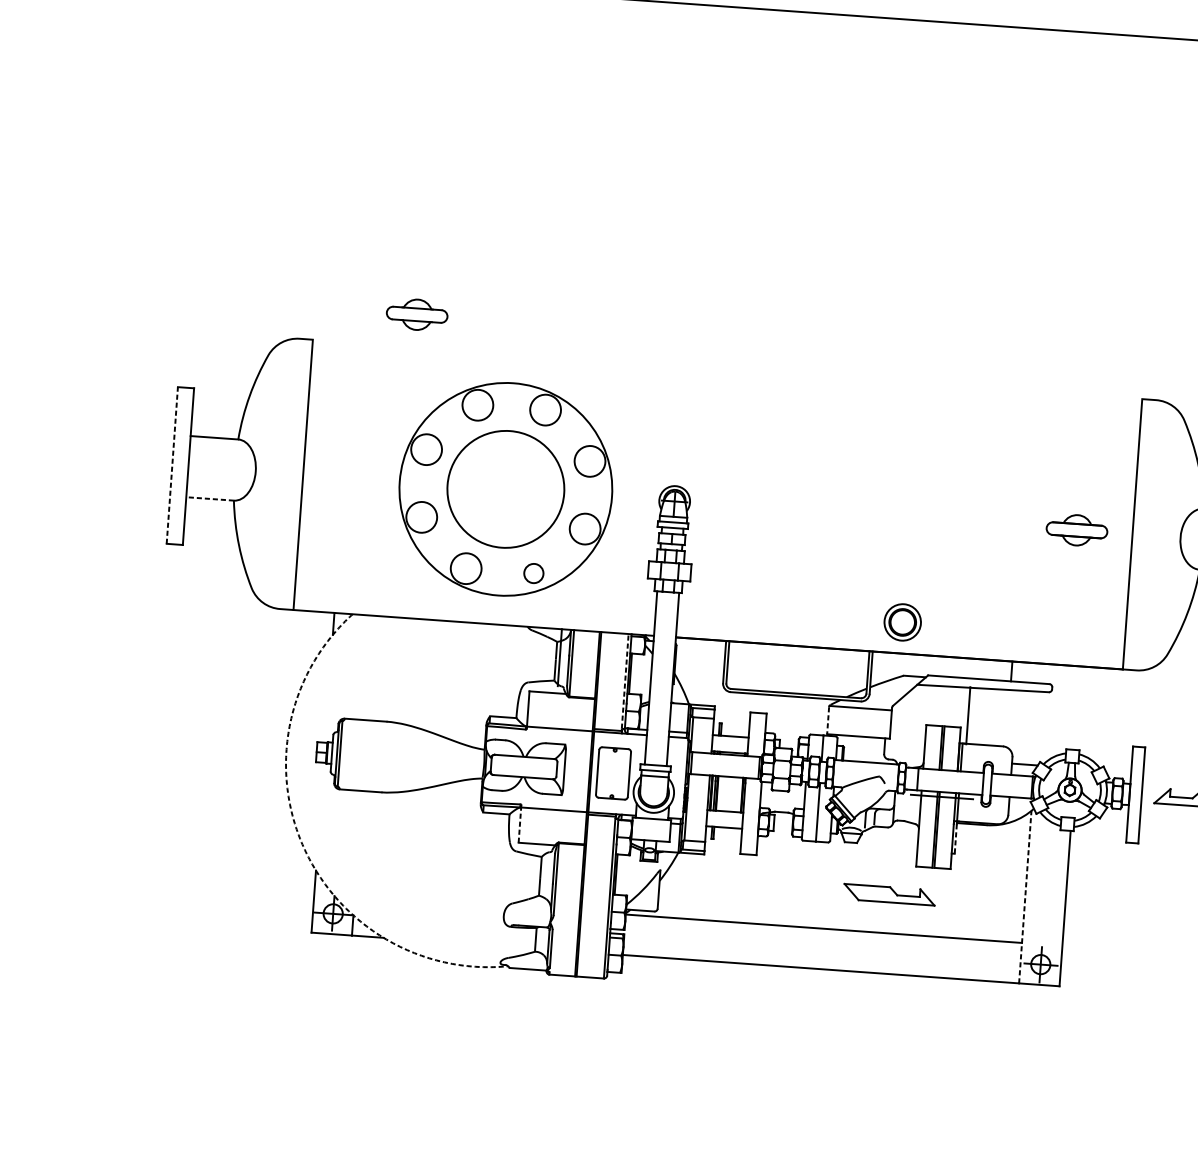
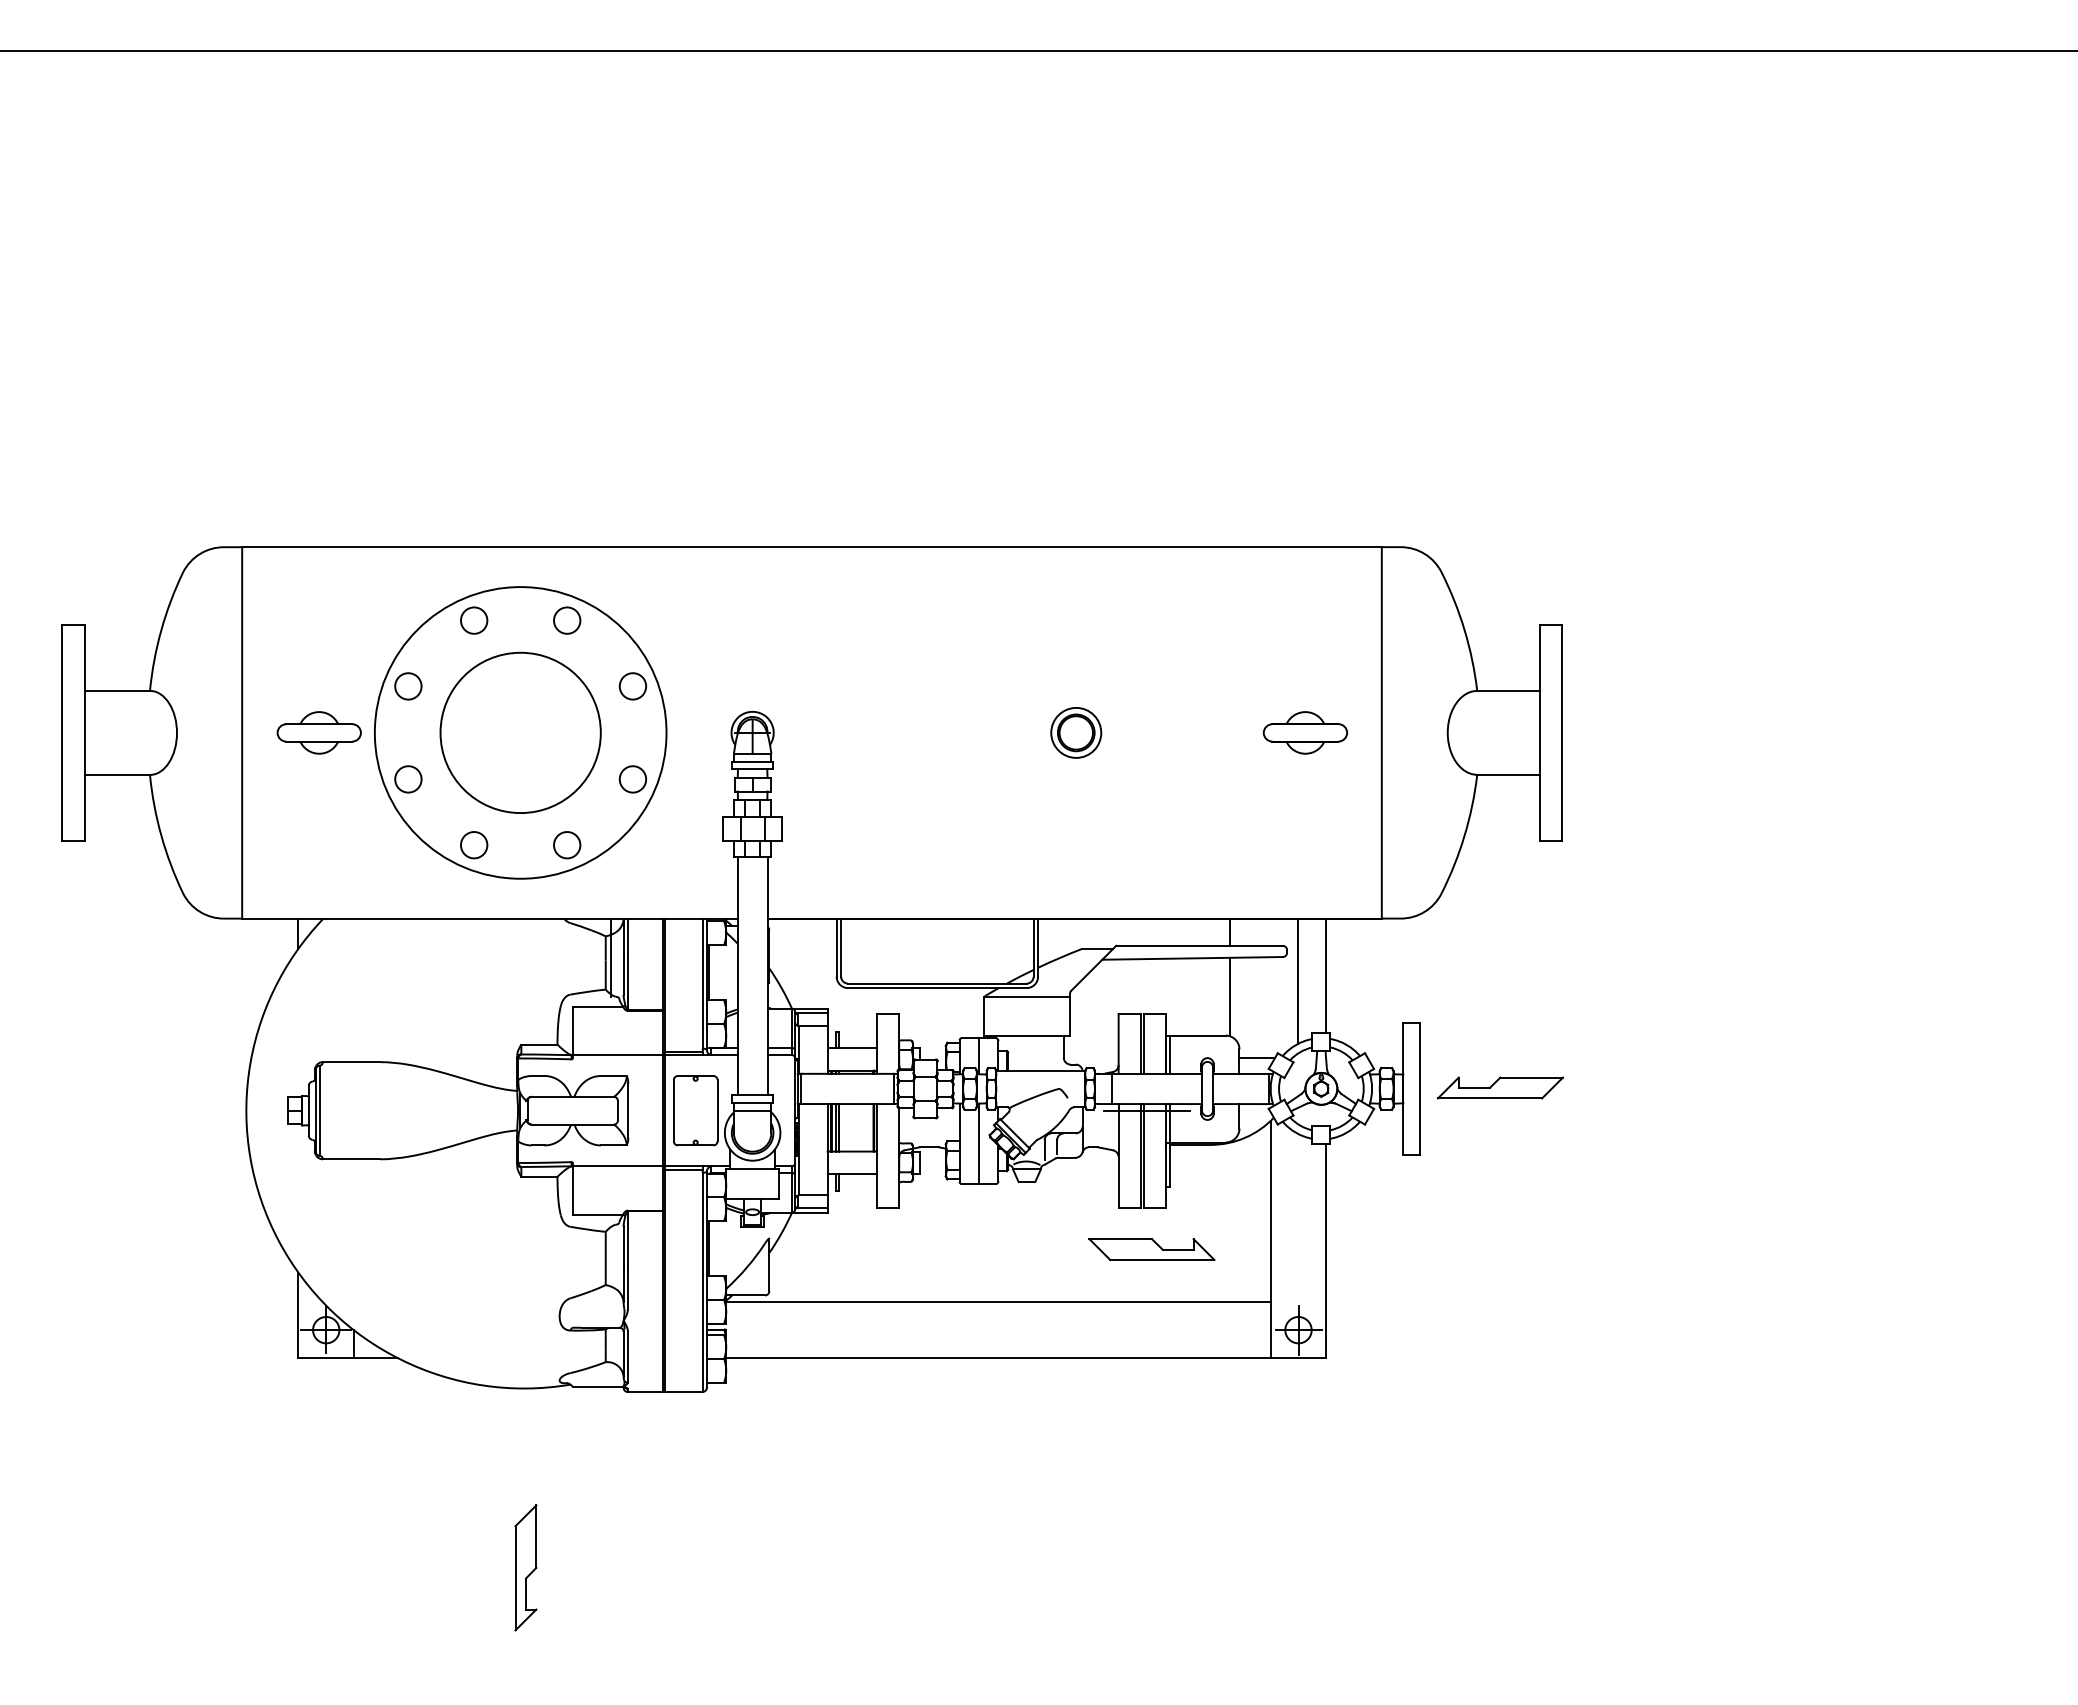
part: (416, 314) -> (318, 732), moved
line: (727, 369) -> (811, 547), added
circle: (477, 405) -> (473, 620), size x0.62
circle: (545, 410) -> (567, 620), size x0.62
circle: (426, 449) -> (408, 686), size x0.62
circle: (589, 461) -> (632, 686), size x0.62
line: (172, 465) -> (62, 732), dashed -> solid
line: (210, 498) -> (117, 774), dashed -> solid
circle: (421, 517) -> (408, 779), size x0.62
circle: (584, 529) -> (632, 779), size x0.62
circle: (465, 568) -> (473, 845), size x0.62
part: (902, 622) -> (1076, 732), moved
line: (625, 681) -> (702, 983), dashed -> solid
line: (1079, 707) -> (1326, 975), added
line: (1058, 710) -> (1297, 981), added
line: (968, 715) -> (1230, 996), moved
line: (827, 720) -> (983, 1017), dashed -> solid
line: (519, 825) -> (572, 1190), dashed -> solid
line: (956, 839) -> (1170, 1167), dashed -> solid
arc: (303, 846) -> (278, 1240), dashed -> solid
part: (889, 894) -> (1151, 1249), moved
line: (1025, 897) -> (1270, 1239), dashed -> solid
part: (465, 1097) -> (525, 1567), added

